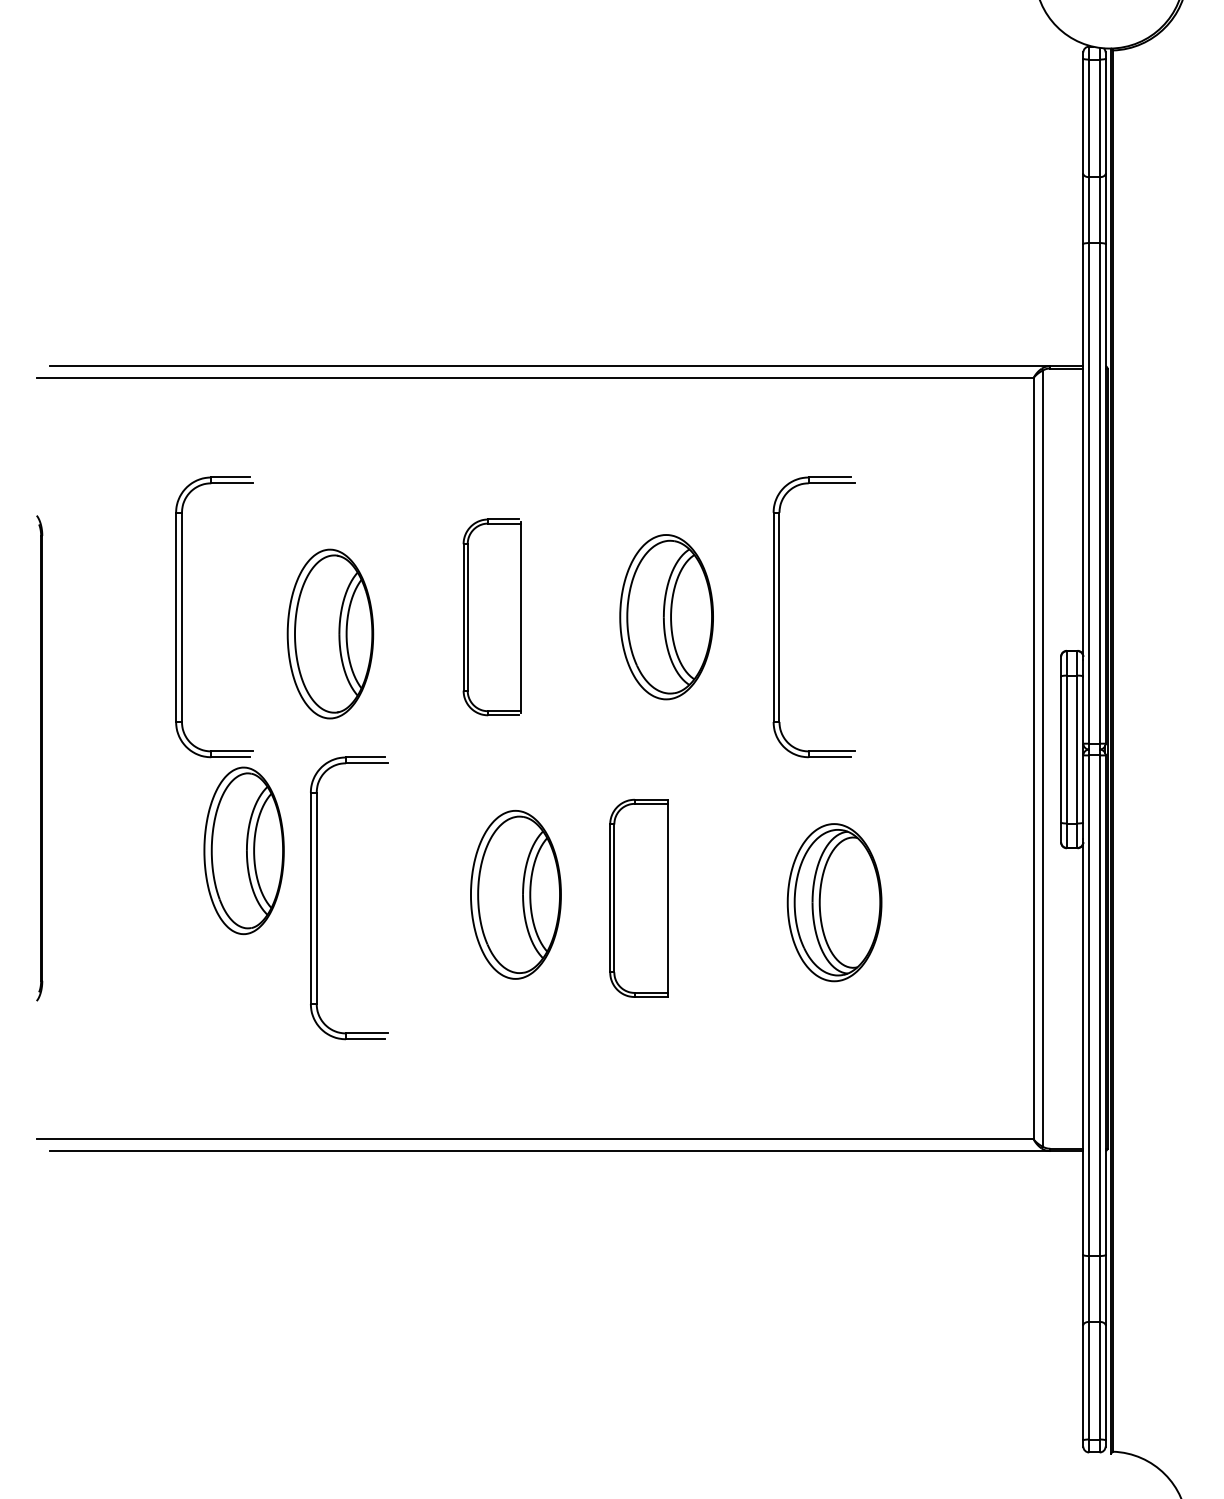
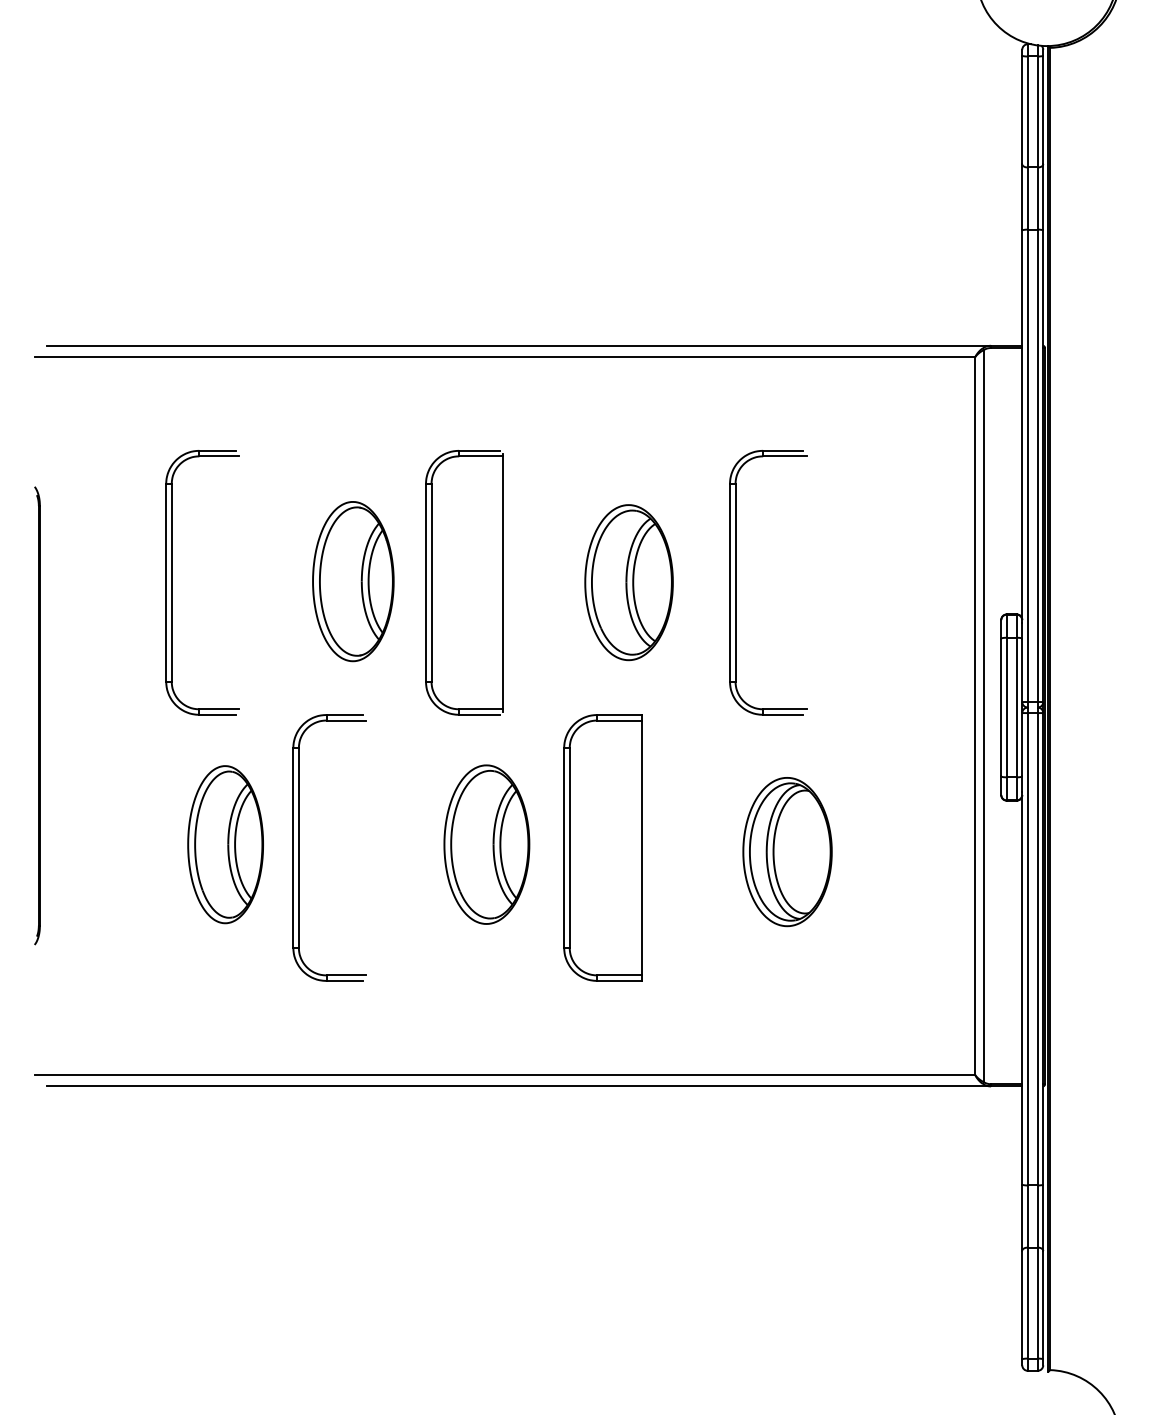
part: (491, 617) -> (463, 582), size x1.43
part: (330, 633) -> (353, 581), moved
part: (243, 850) -> (225, 844), moved
part: (638, 898) -> (602, 848), size x1.43

